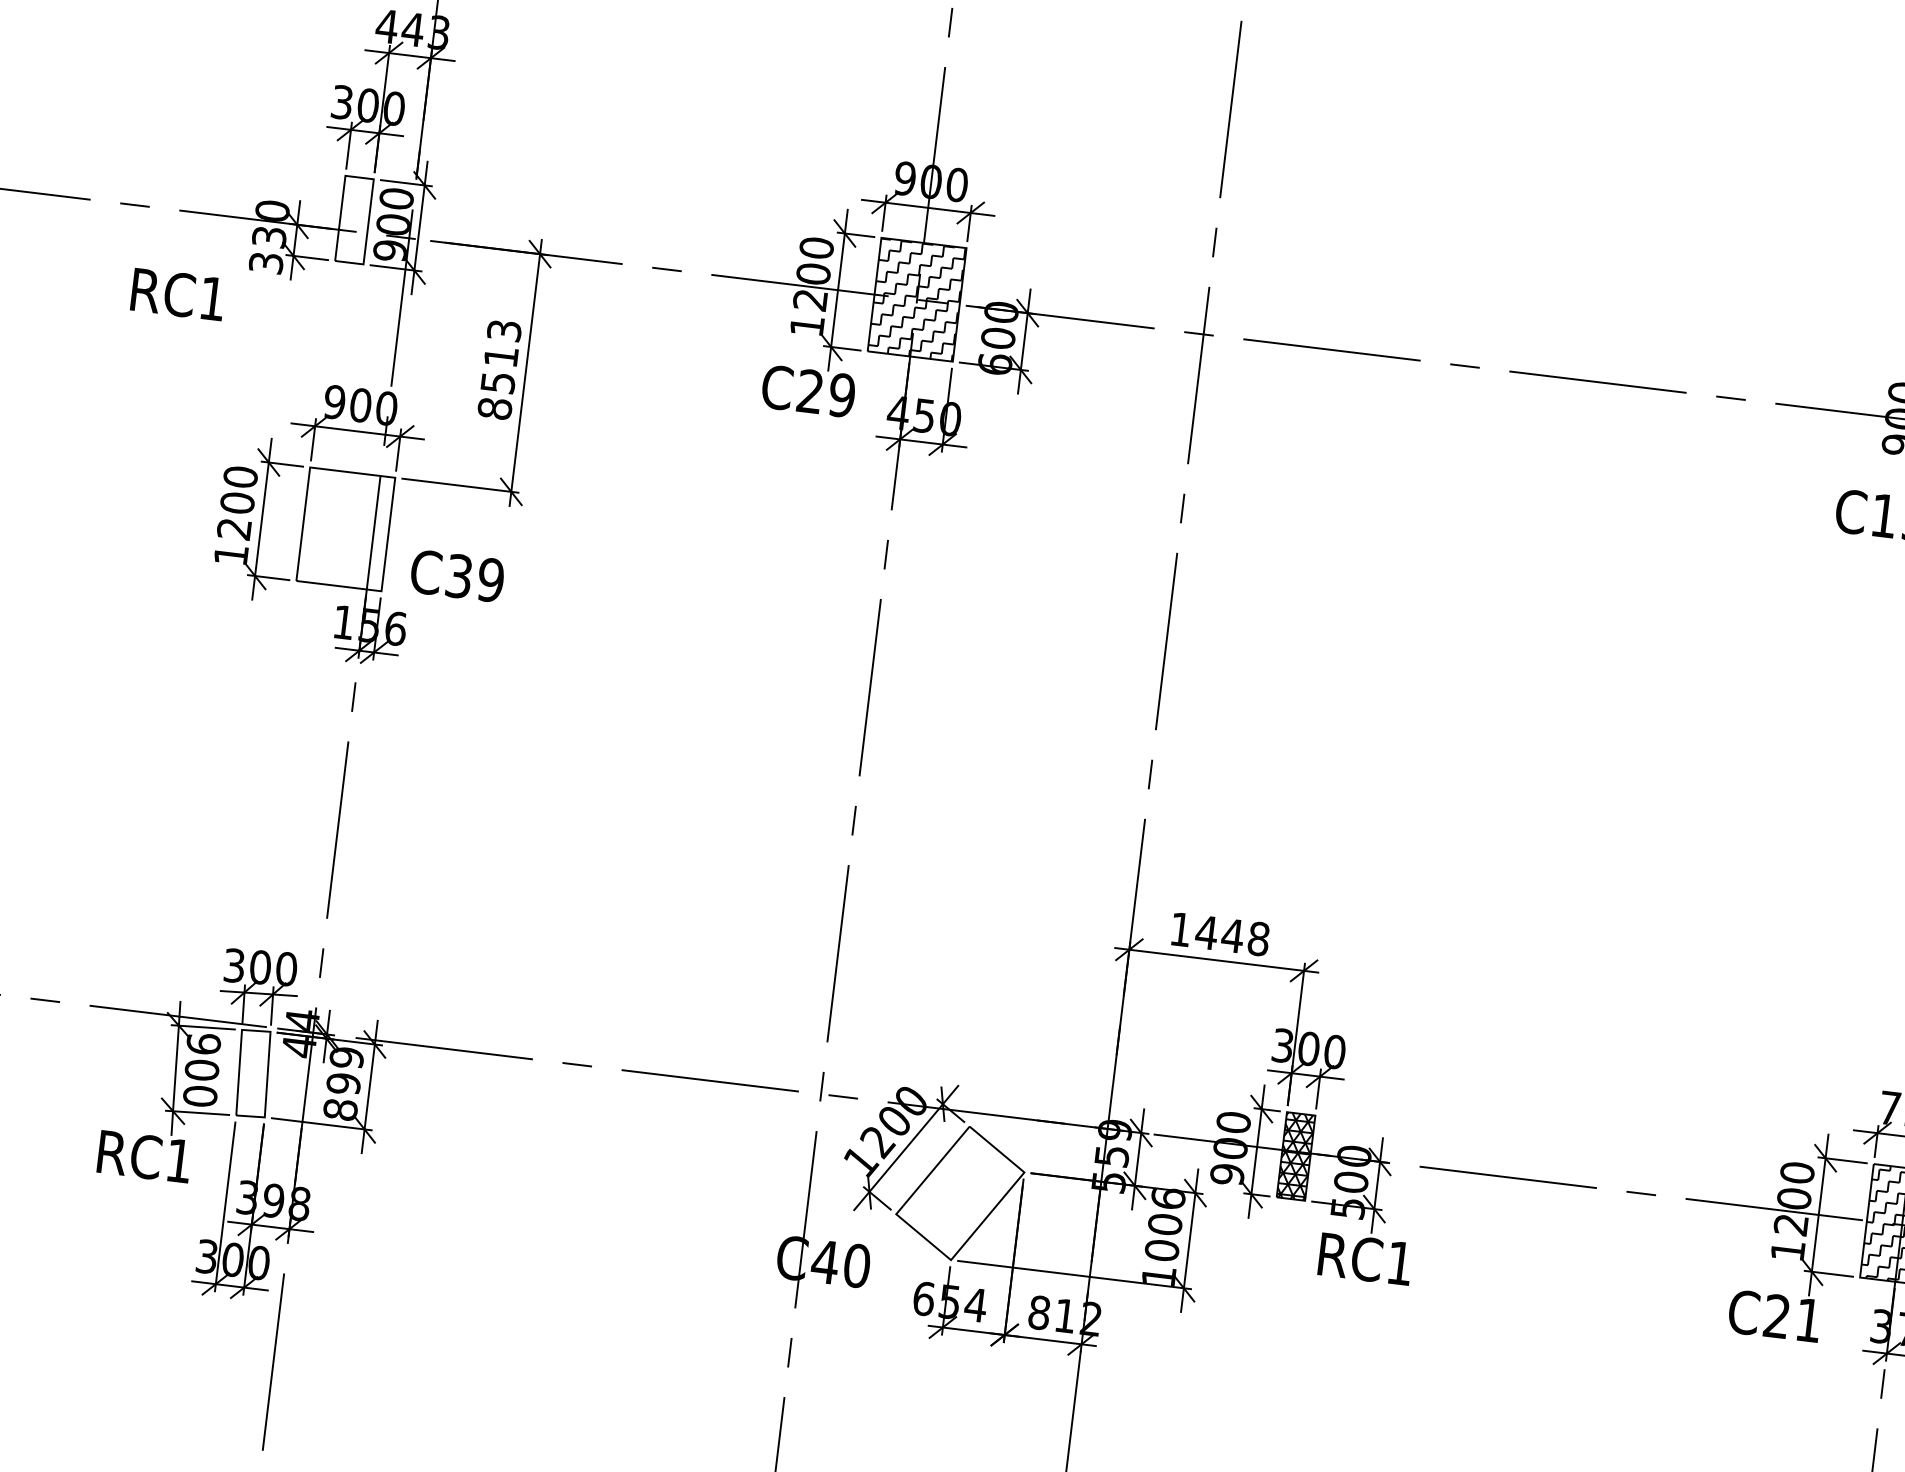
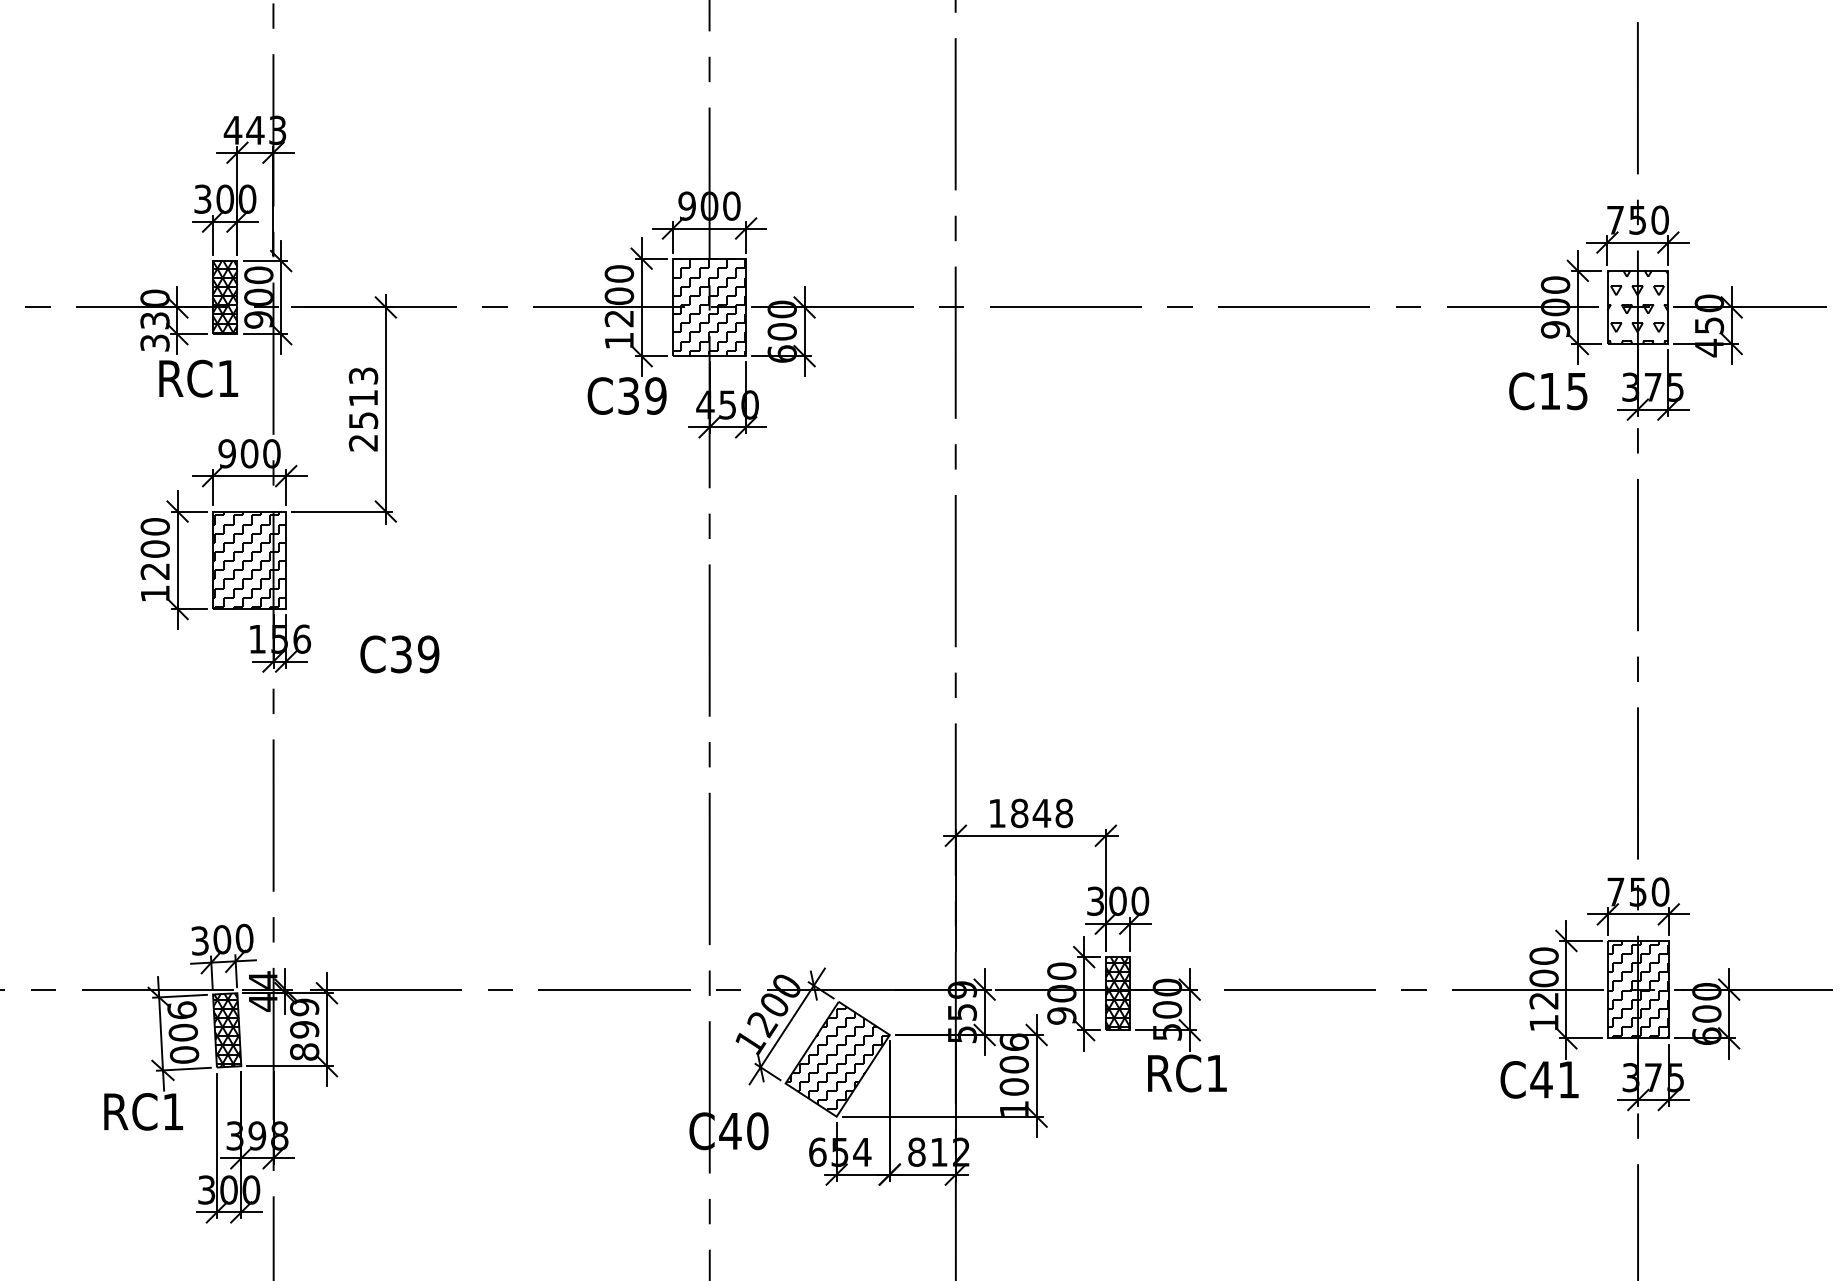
hatch: (354, 220) -> (225, 297), added
text: (177, 294) -> (198, 378), moved
text: (810, 390) -> (628, 395), C29 -> C39
text: (495, 408) -> (363, 442), 8513 -> 2513
hatch: (345, 528) -> (249, 559), added
text: (456, 576) -> (399, 654), moved
text: (1206, 932) -> (1019, 813), 1448 -> 1848
hatch: (253, 1073) -> (227, 1030), added
hatch: (960, 1192) -> (837, 1058), added
text: (1777, 1316) -> (1541, 1079), C21 -> C41

